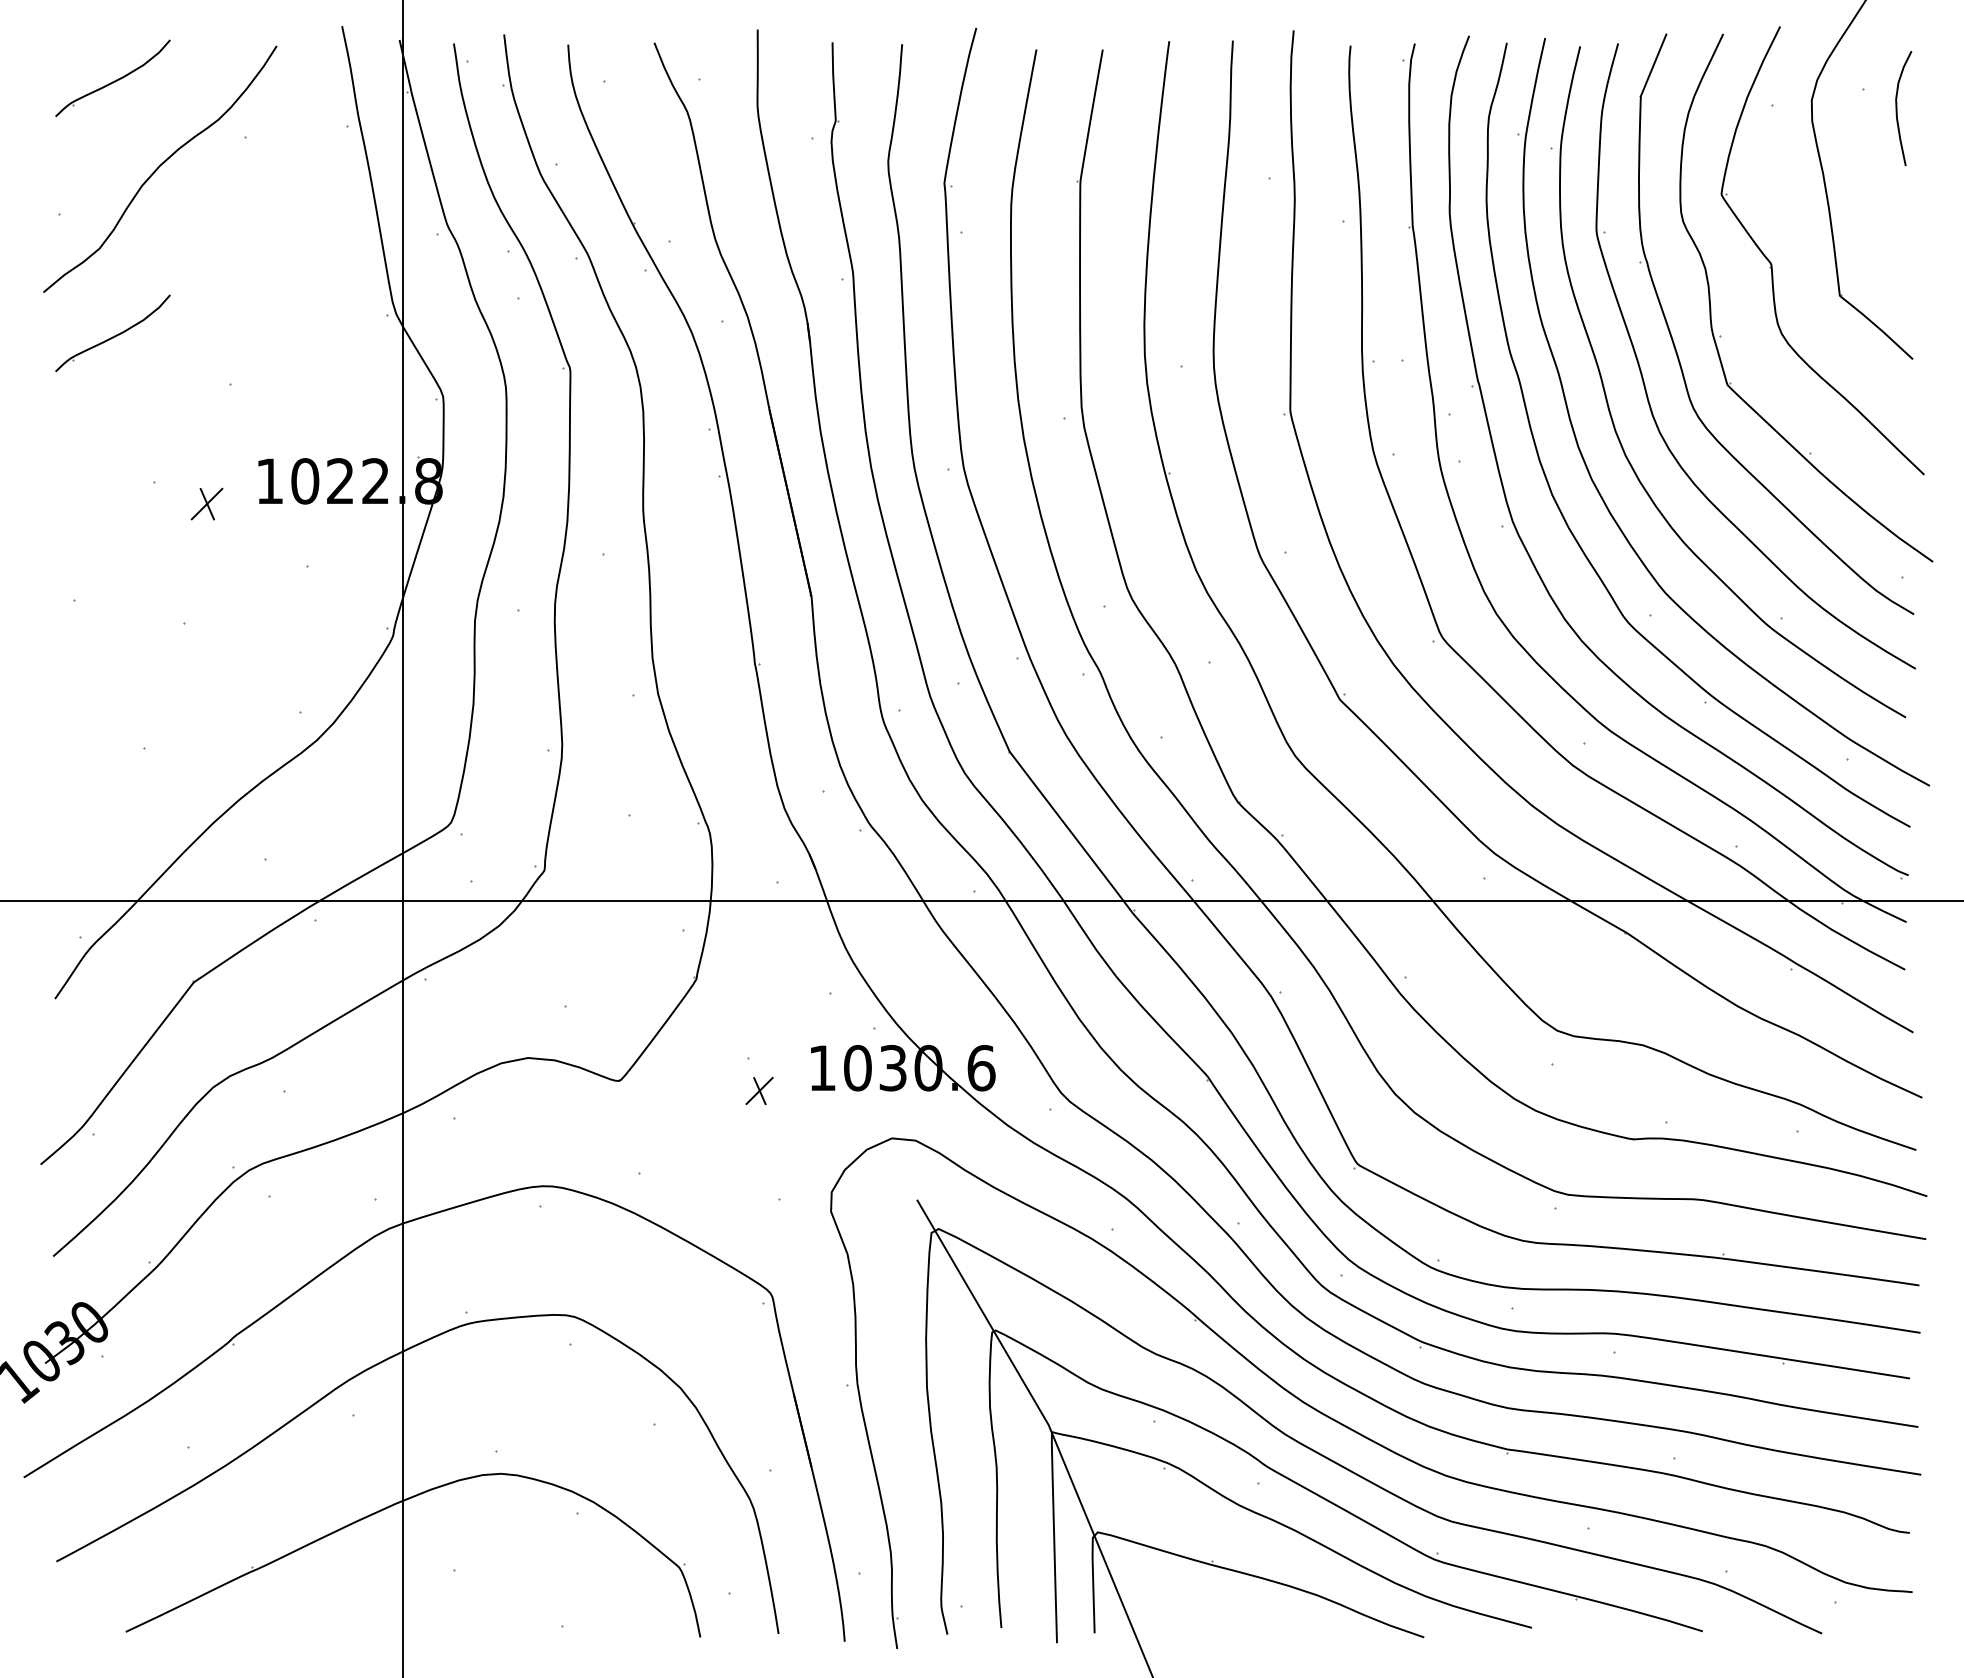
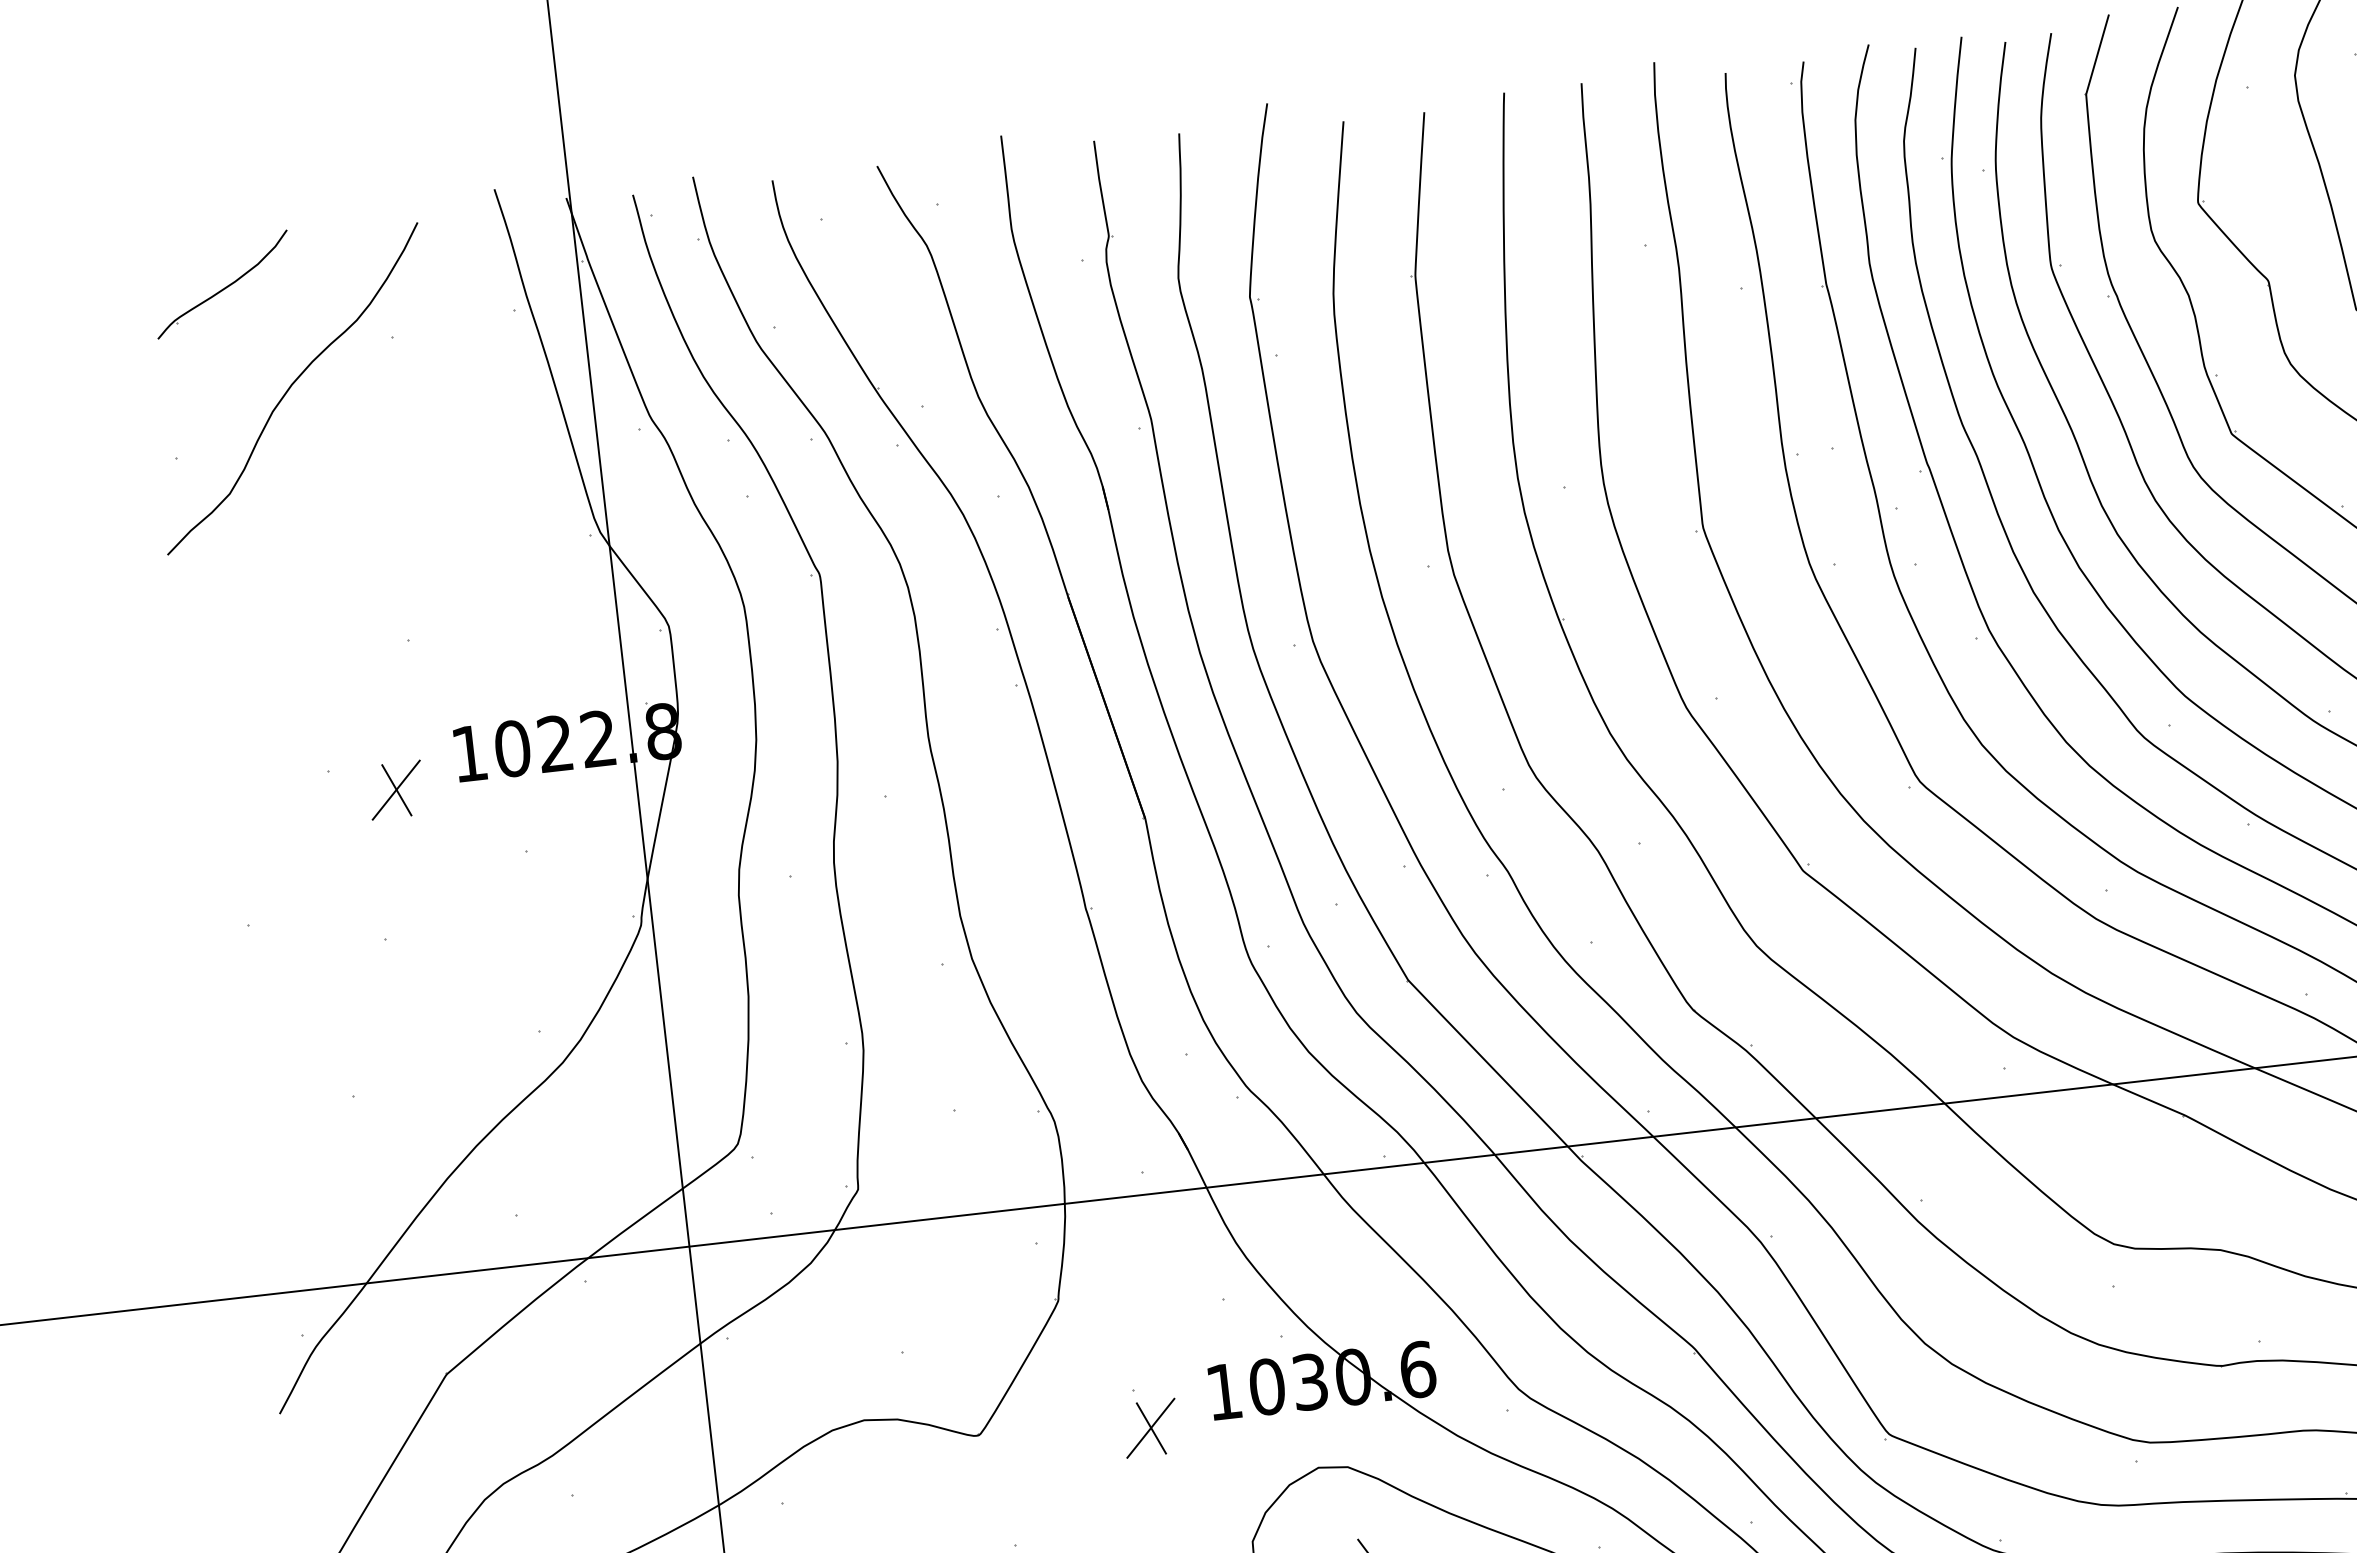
part: (112, 333) -> (257, 595), removed
part: (206, 503) -> (395, 789), size x1.43
part: (759, 1090) -> (1150, 1427), size x1.67

